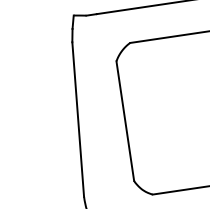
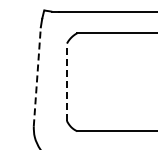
line: (78, 118) -> (37, 76), solid -> dashed
line: (126, 121) -> (67, 82), solid -> dashed

